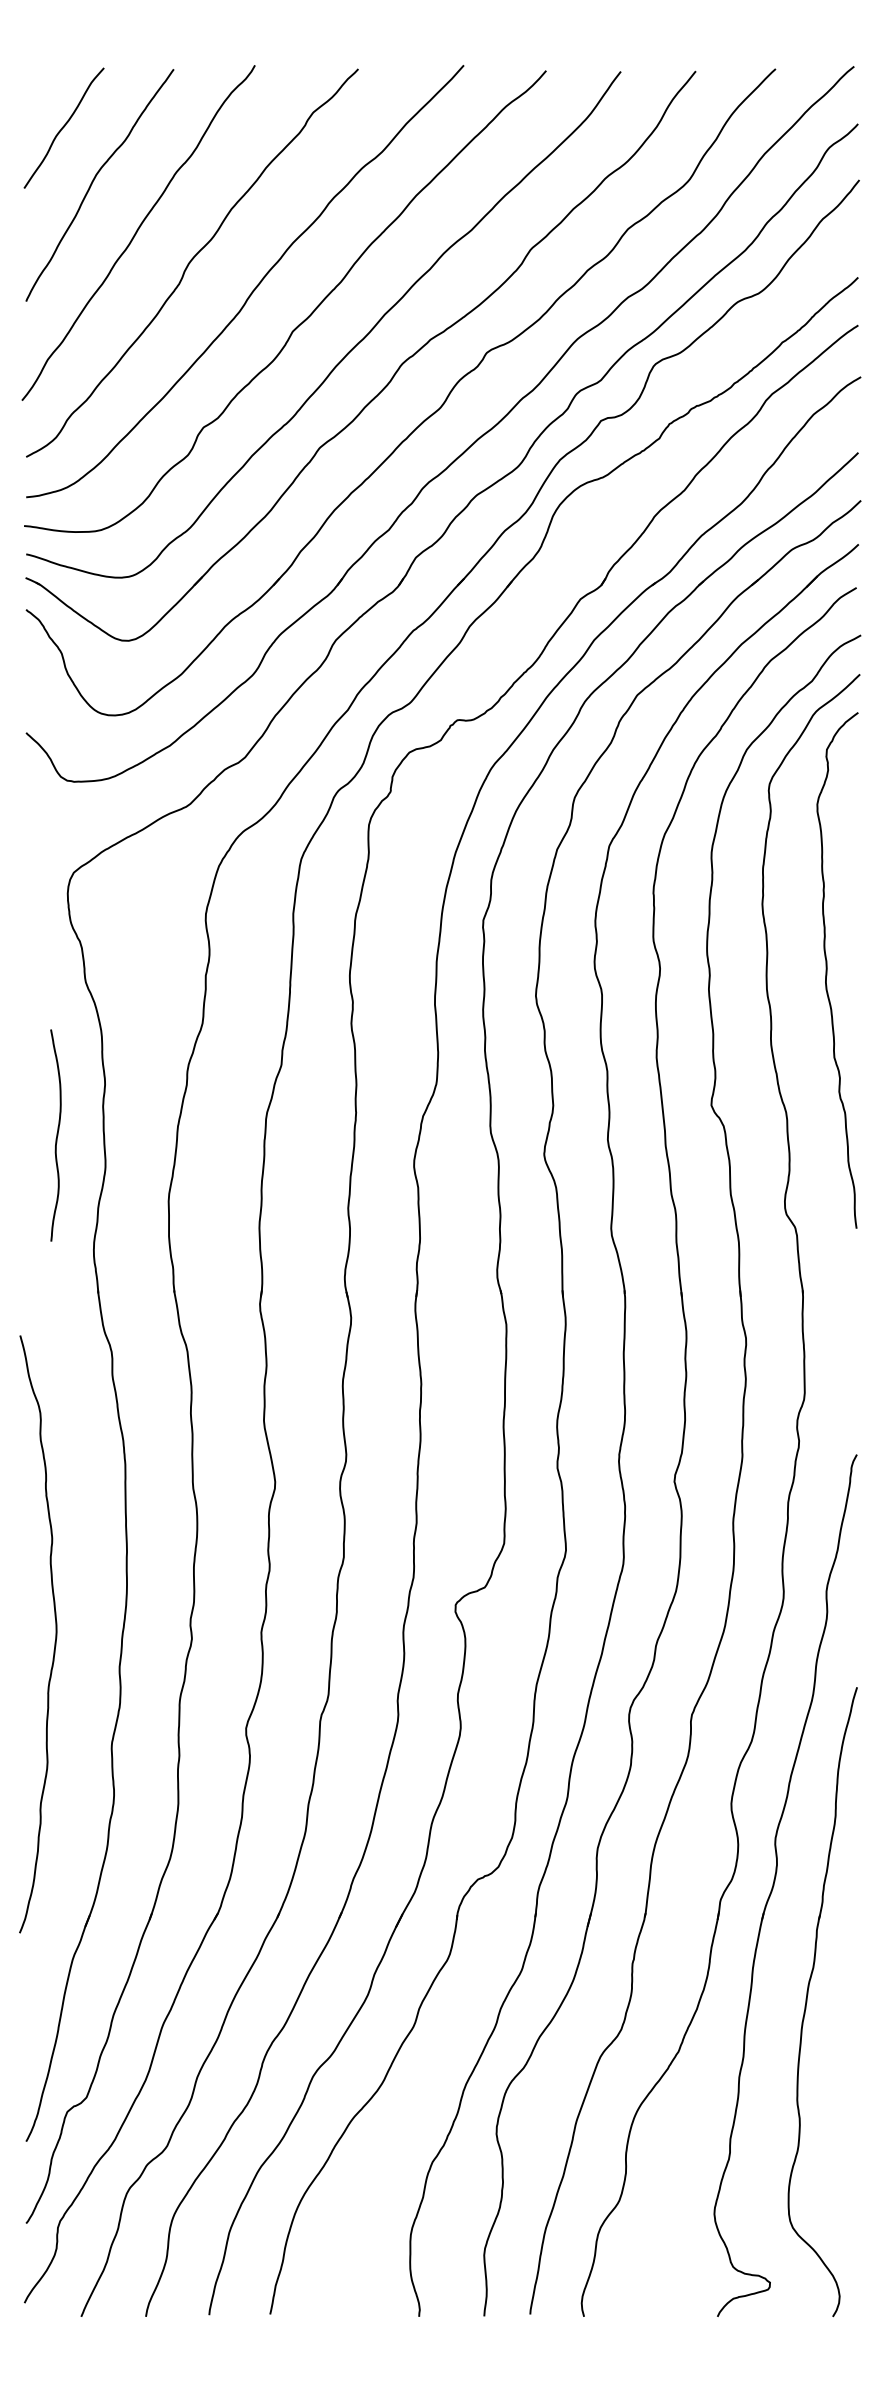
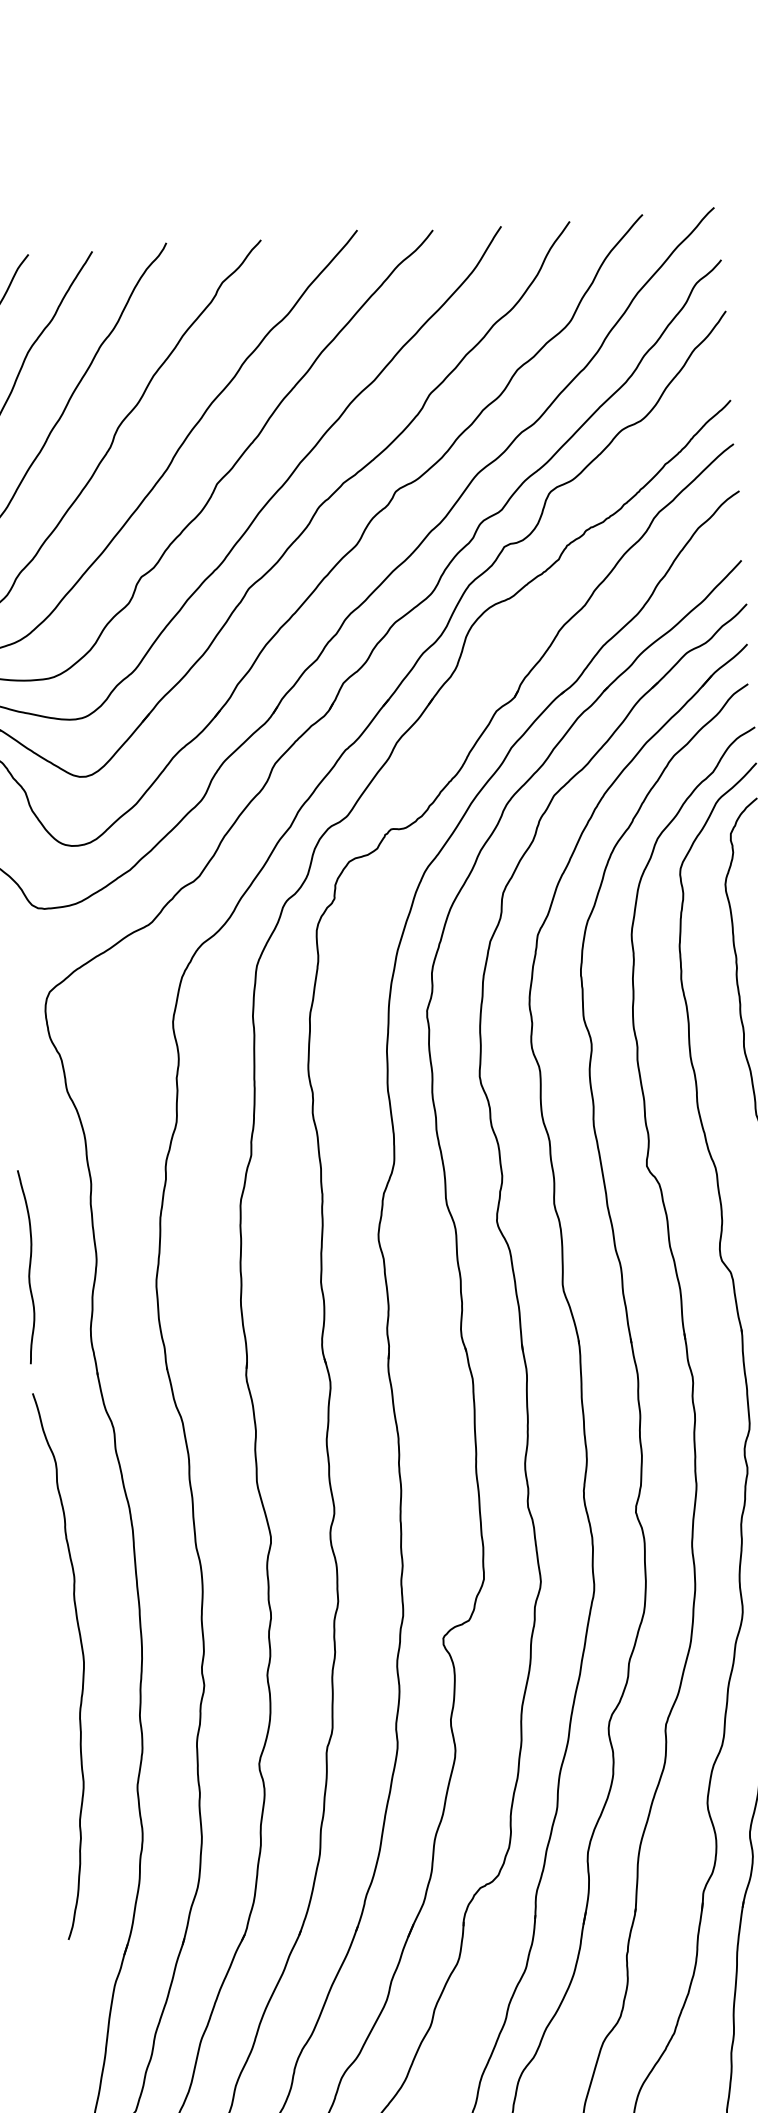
curve: (56, 1135) -> (29, 1266), moved
curve: (55, 1634) -> (83, 1664), moved

